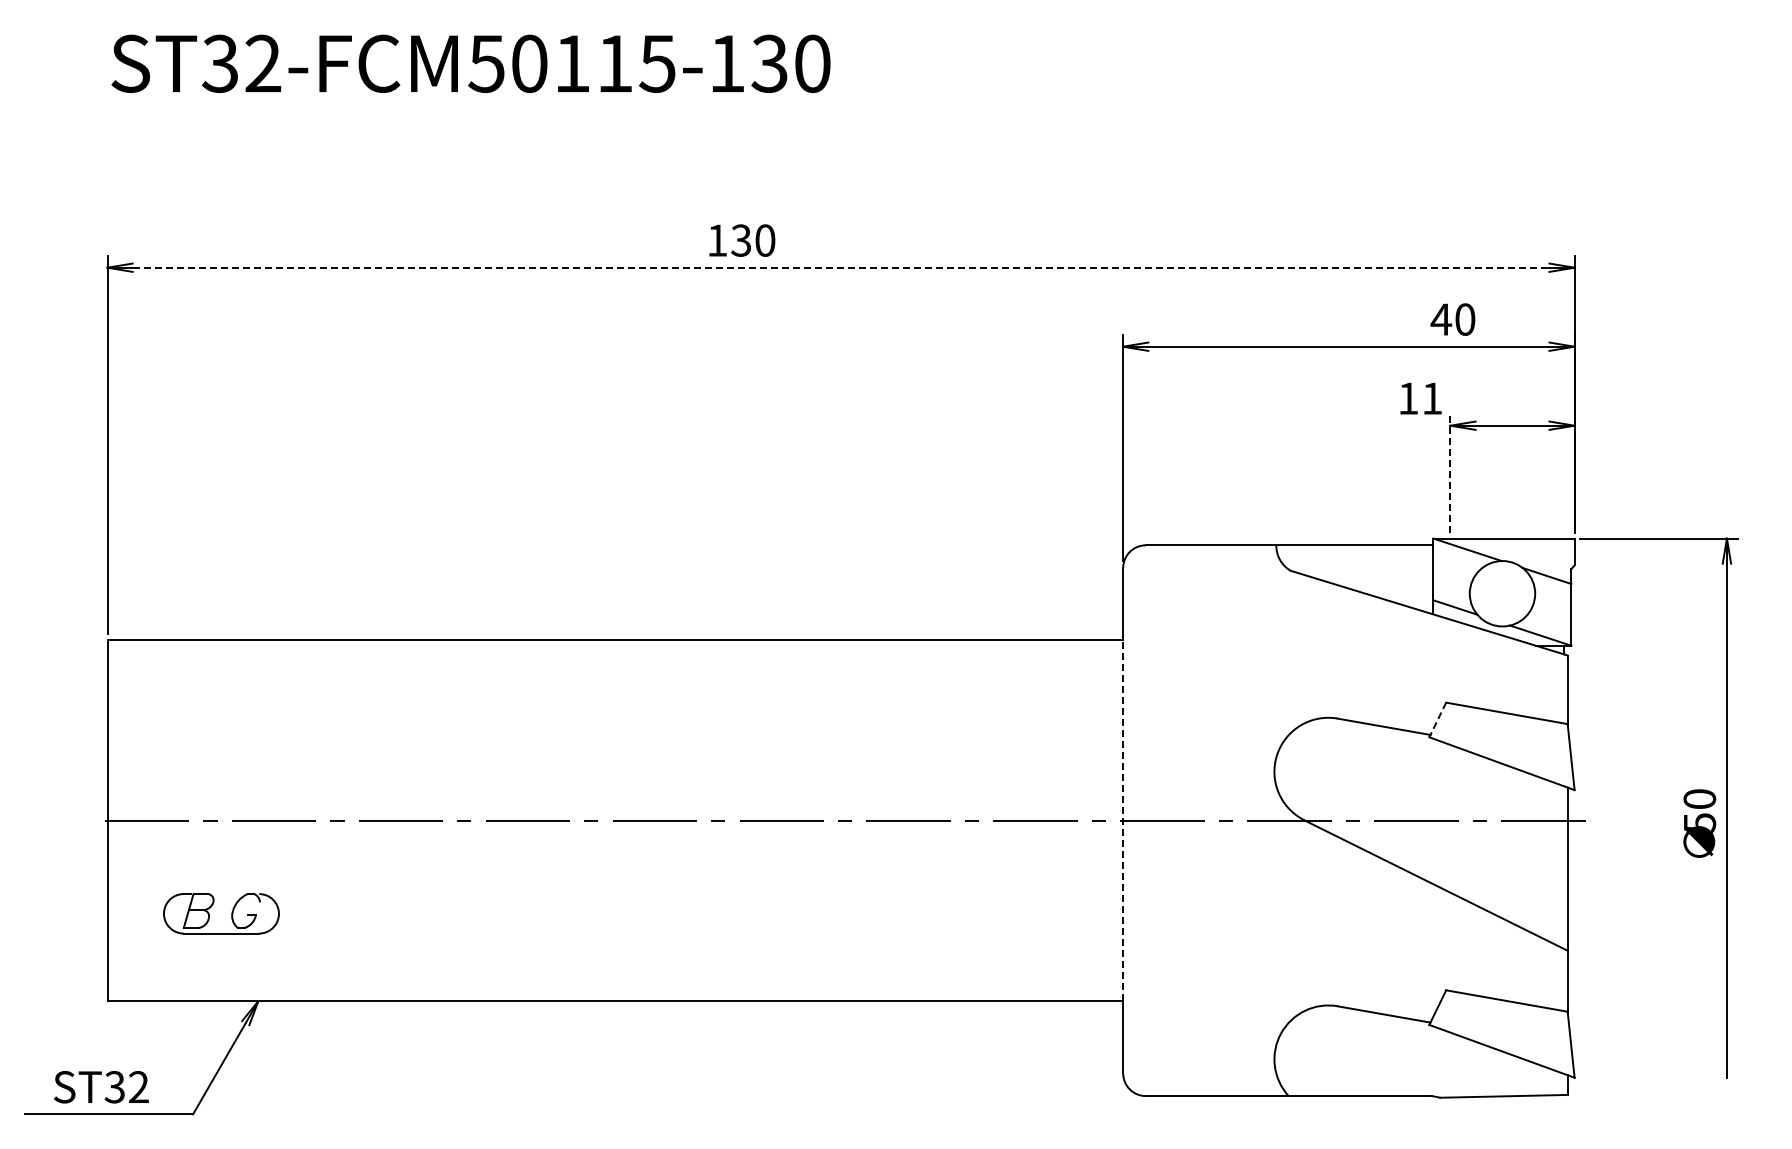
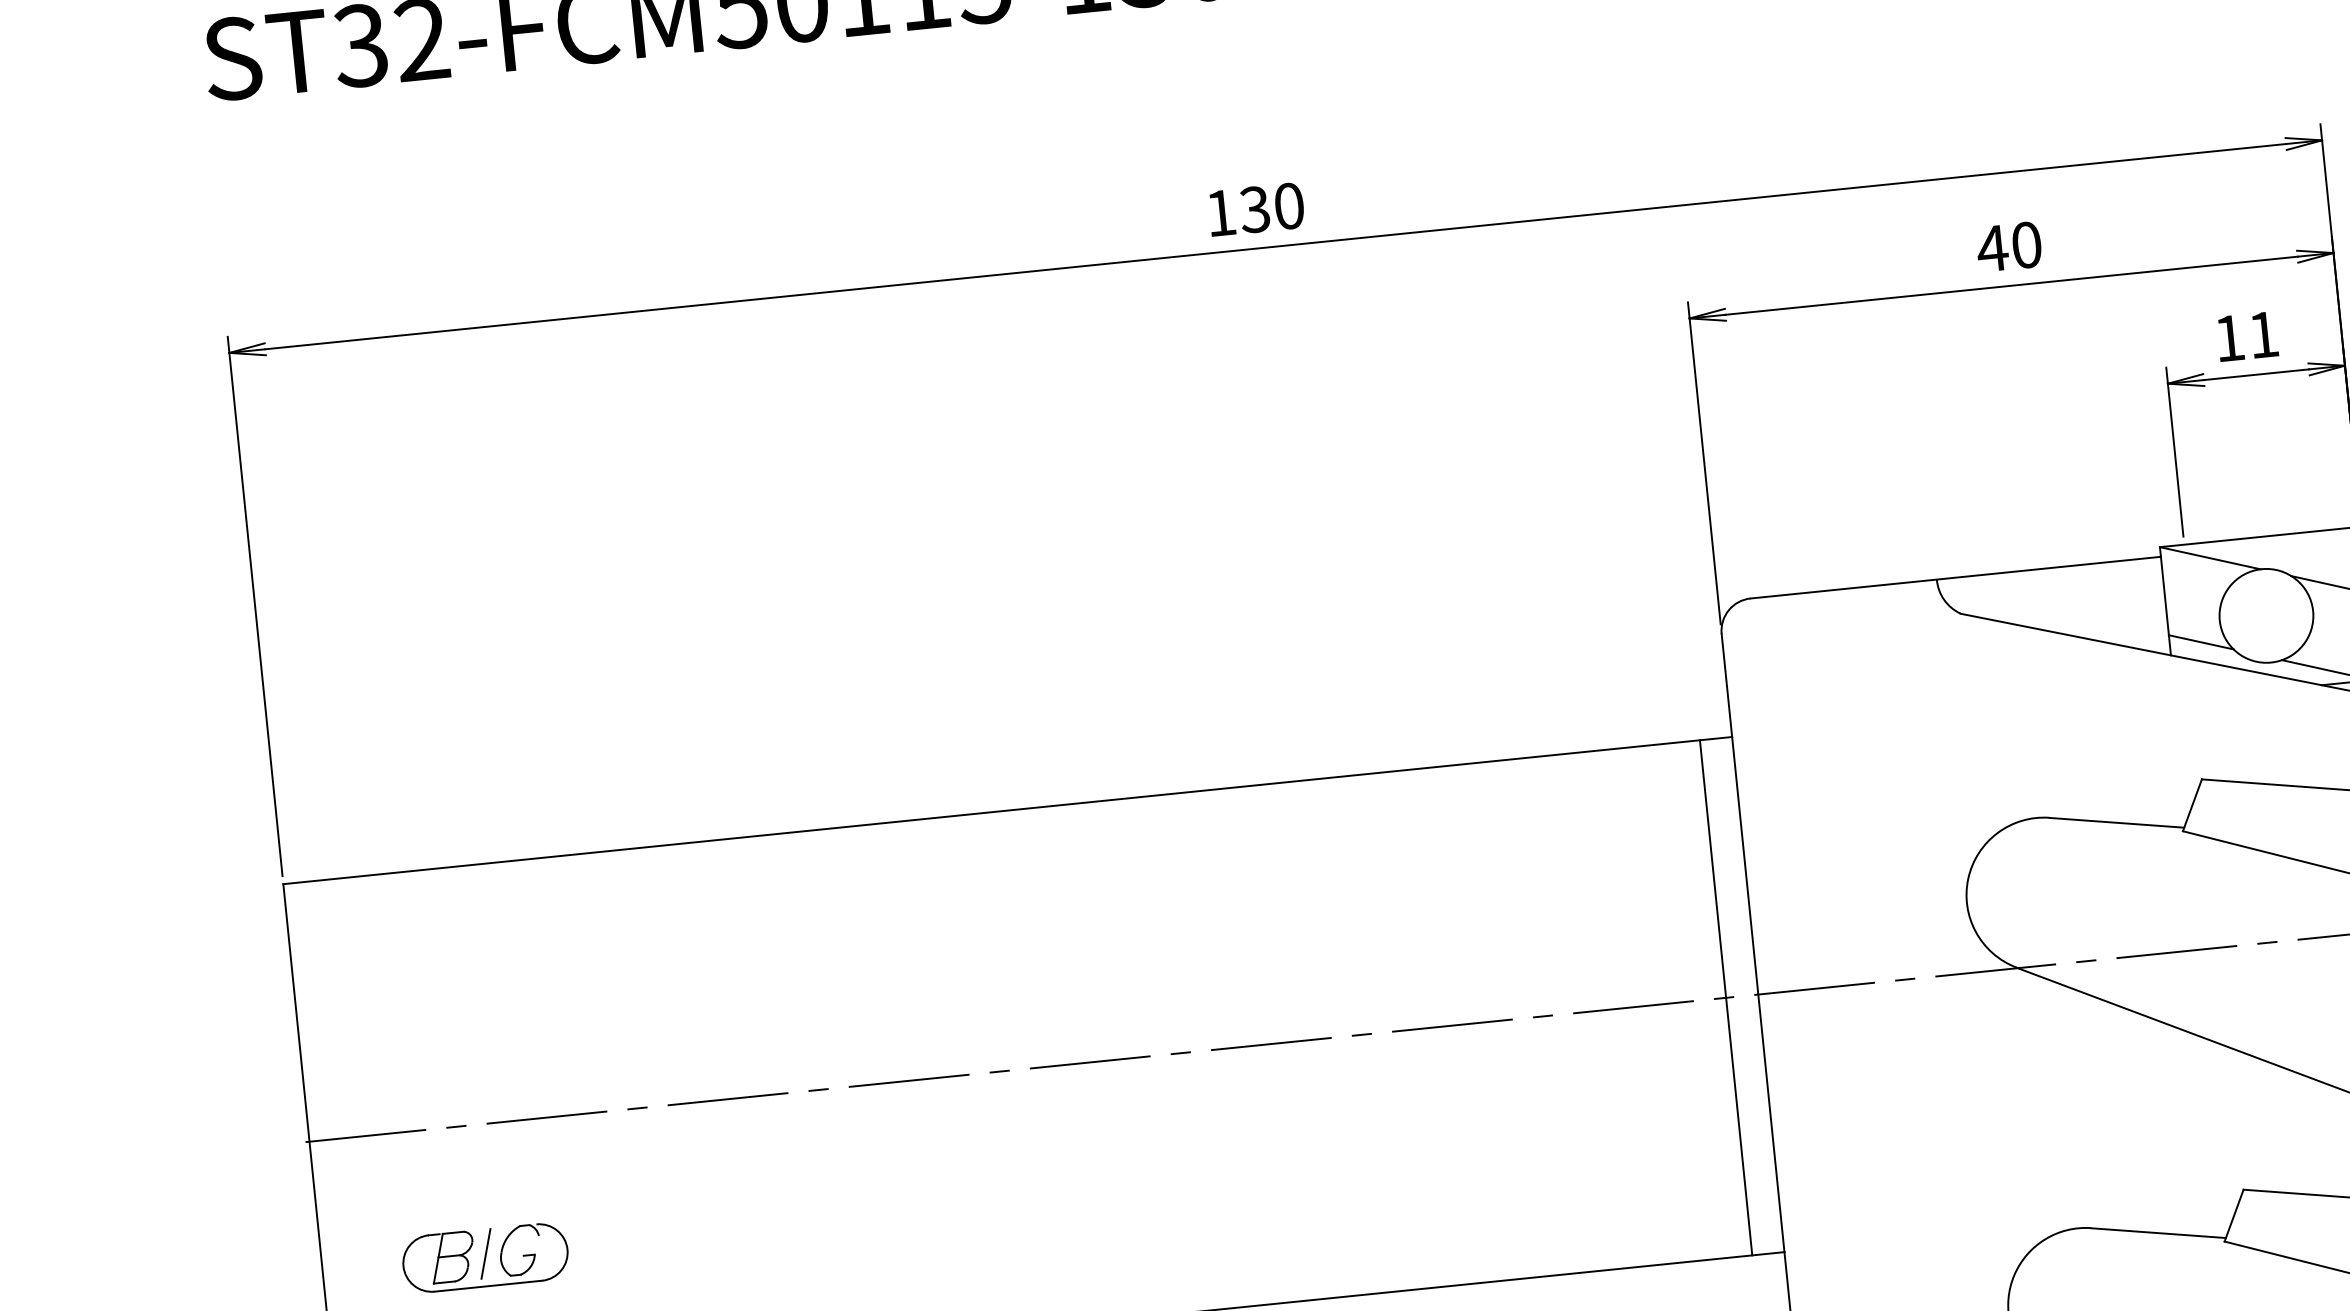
text: (742, 240) -> (1256, 209), moved
line: (841, 267) -> (1276, 246), dashed -> solid
text: (1452, 319) -> (2008, 246), moved
text: (1420, 398) -> (2246, 336), moved
line: (1450, 473) -> (2174, 451), dashed -> solid
line: (1437, 720) -> (2192, 806), dashed -> solid
line: (1100, 820) -> (1725, 997), added
line: (1123, 820) -> (1758, 994), dashed -> solid
line: (221, 910) -> (485, 1253), added

